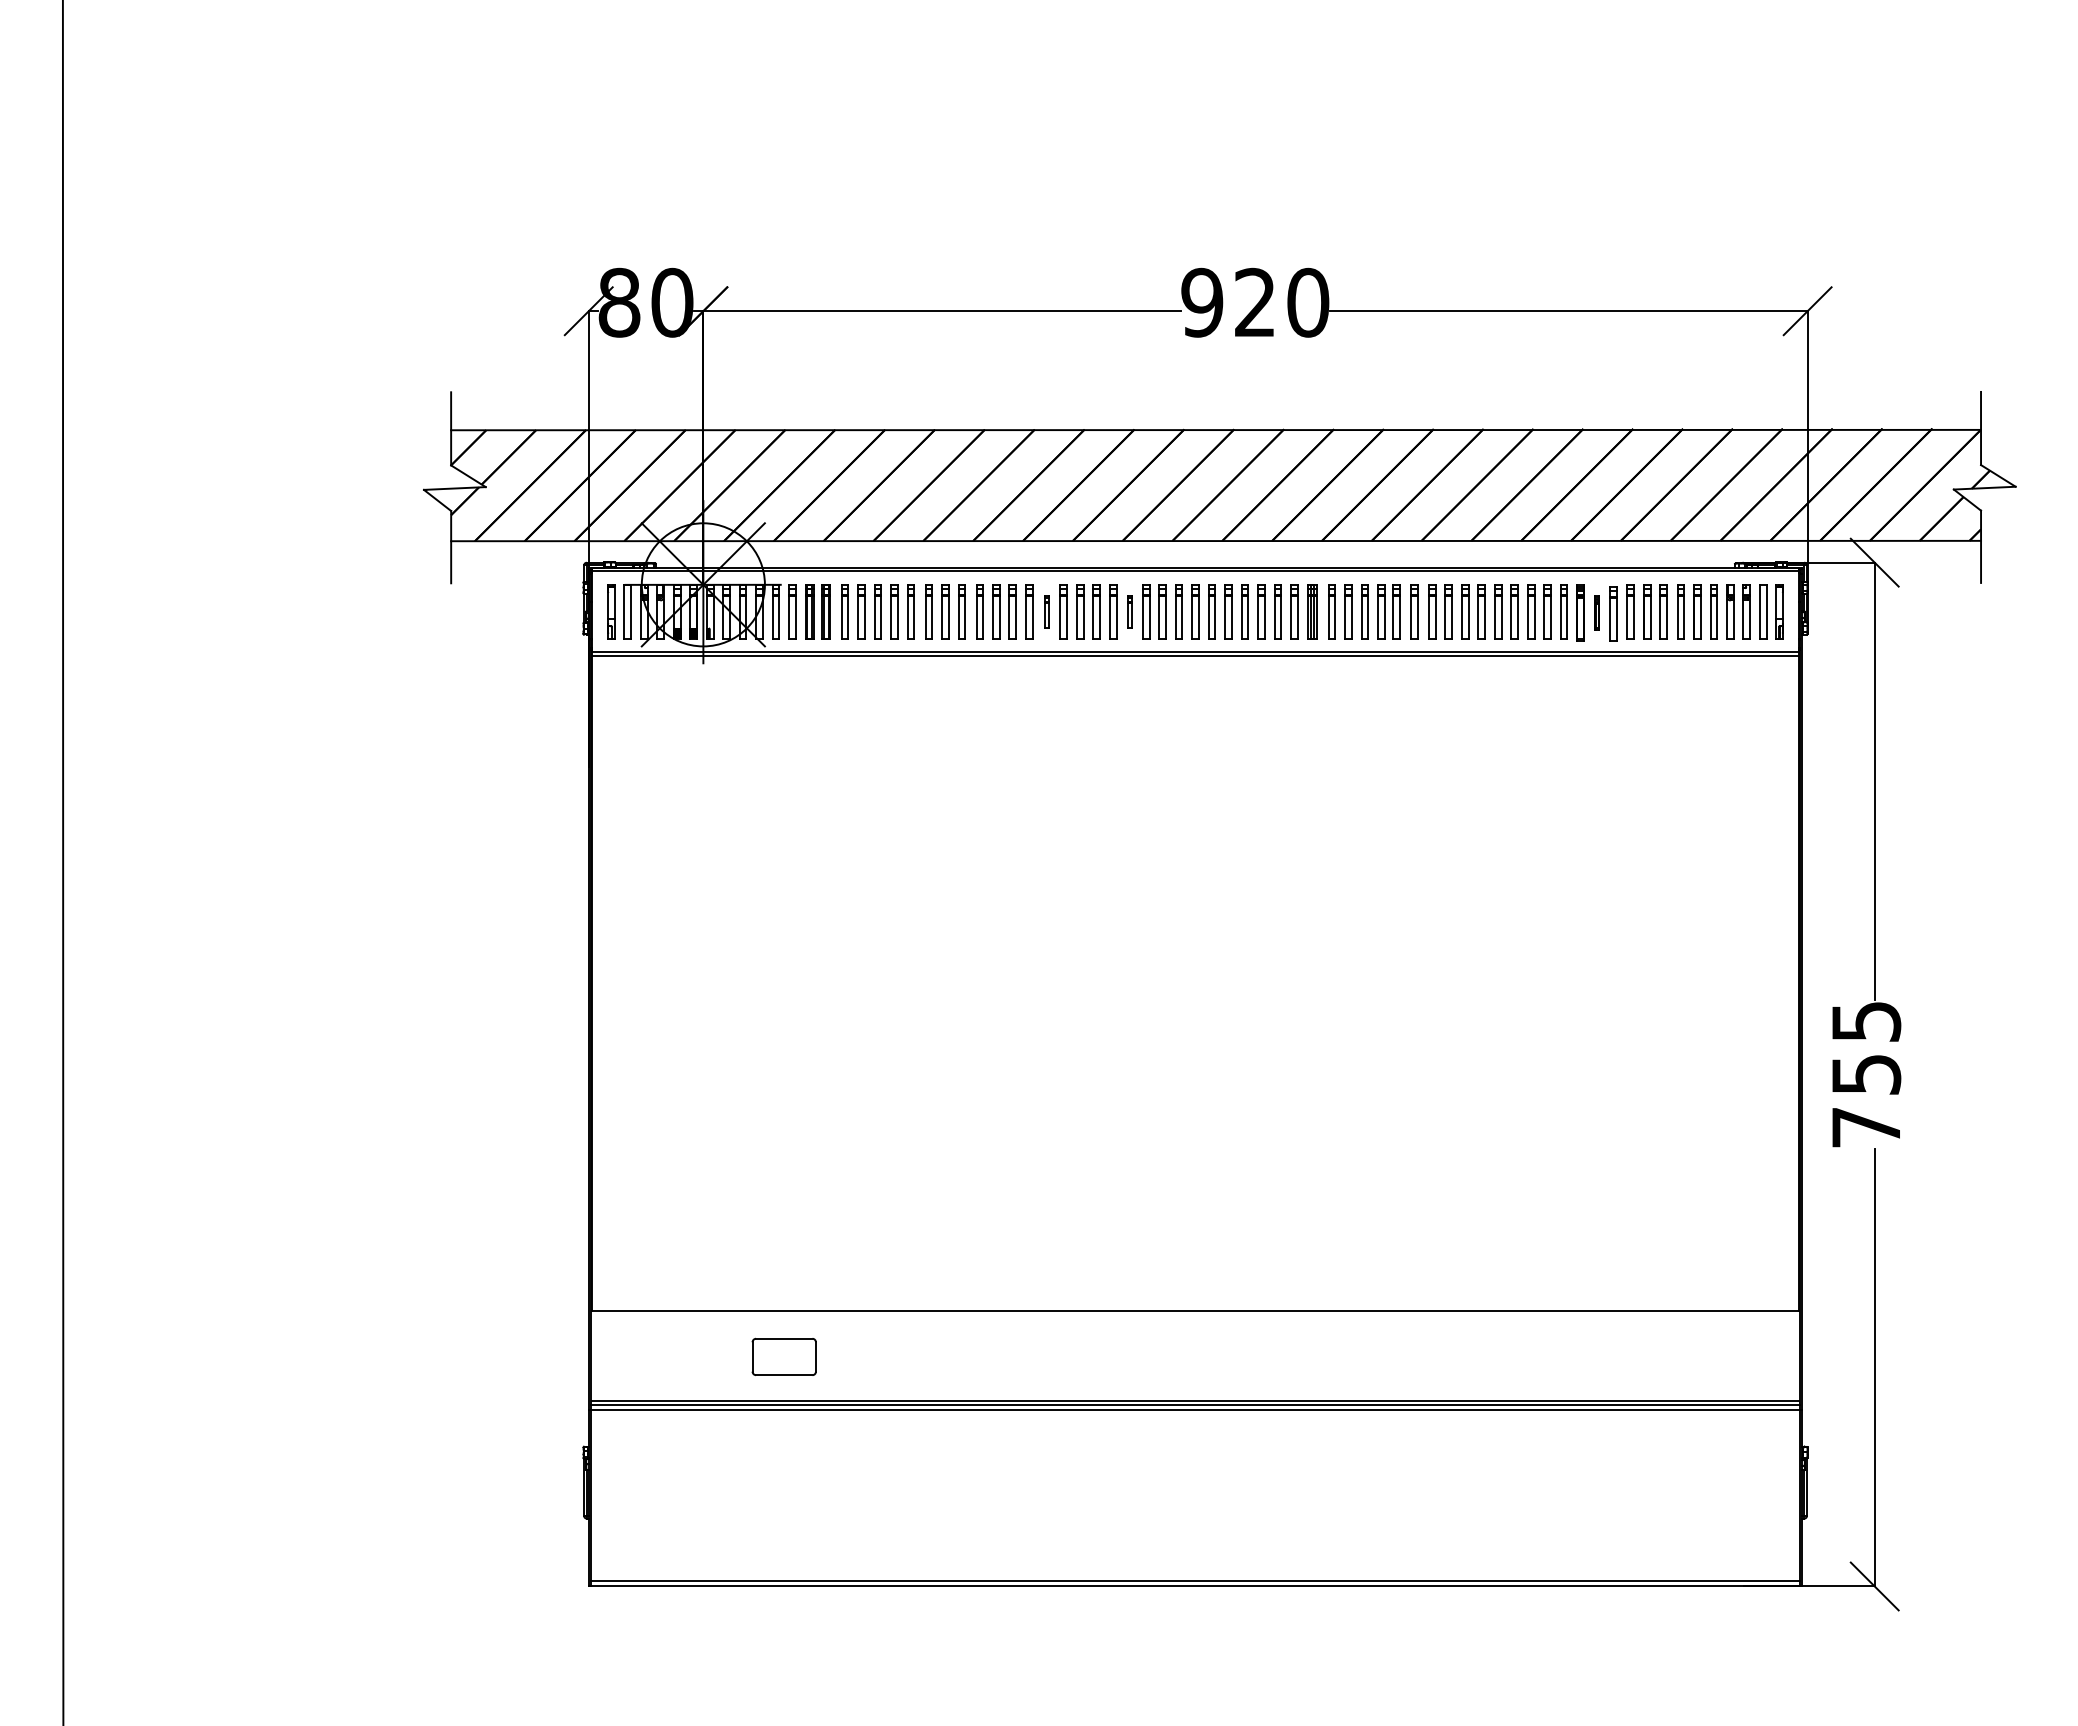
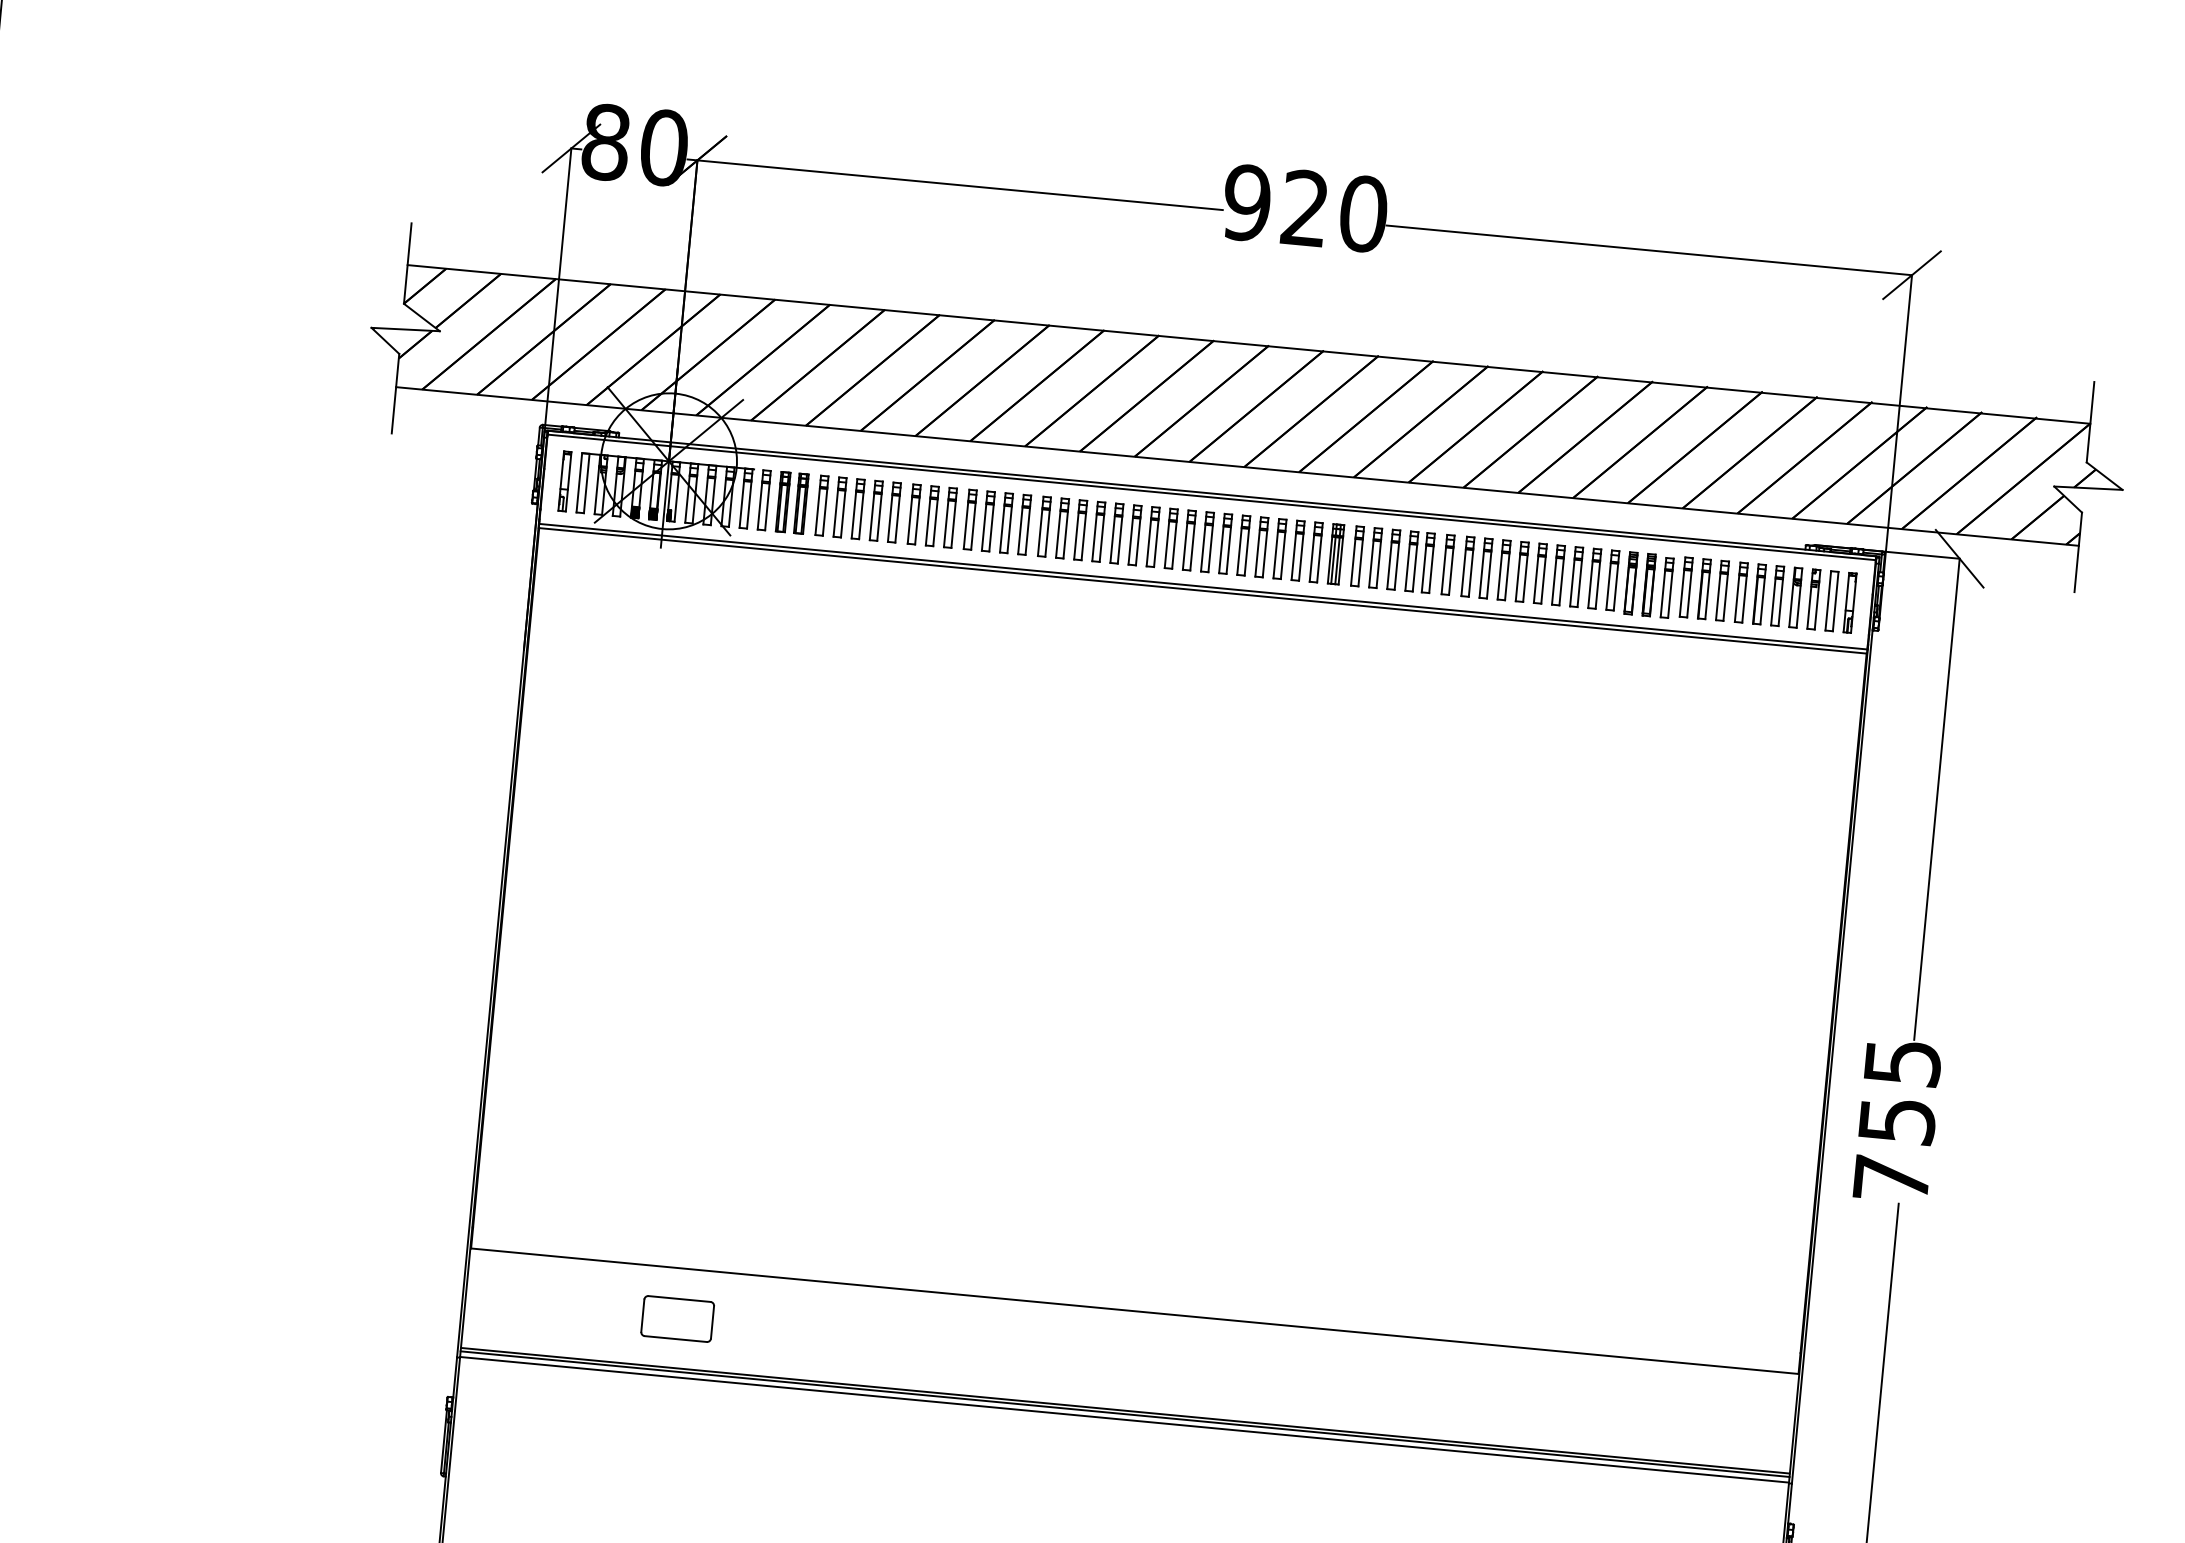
part: (1047, 611) -> (1044, 526), size x1.67
part: (1129, 611) -> (1134, 534), size x1.67
part: (1597, 612) -> (1649, 584), size x1.67

